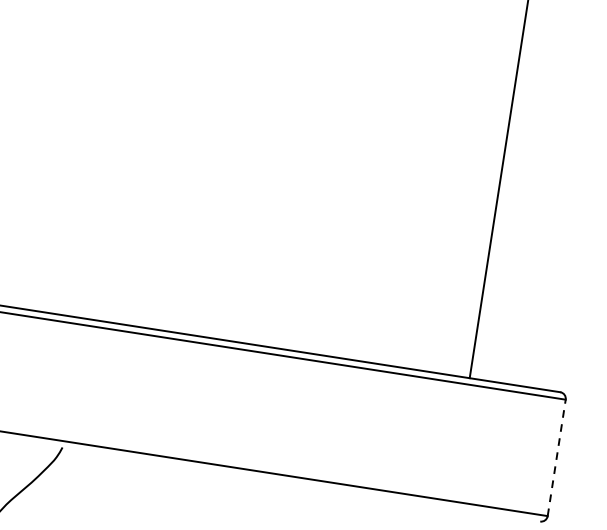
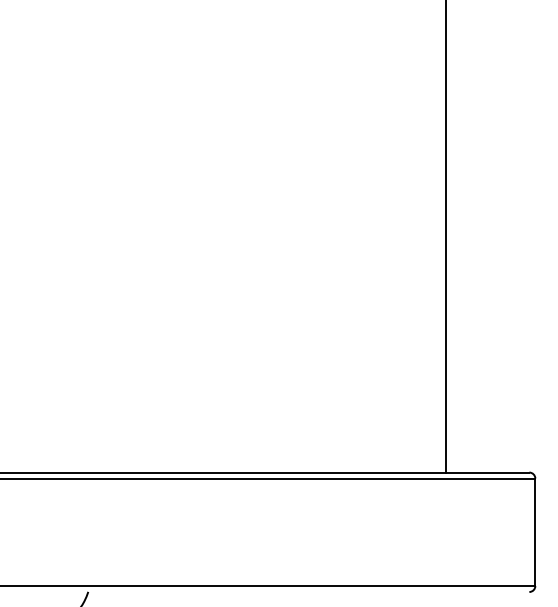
line: (556, 458) -> (535, 532), dashed -> solid

